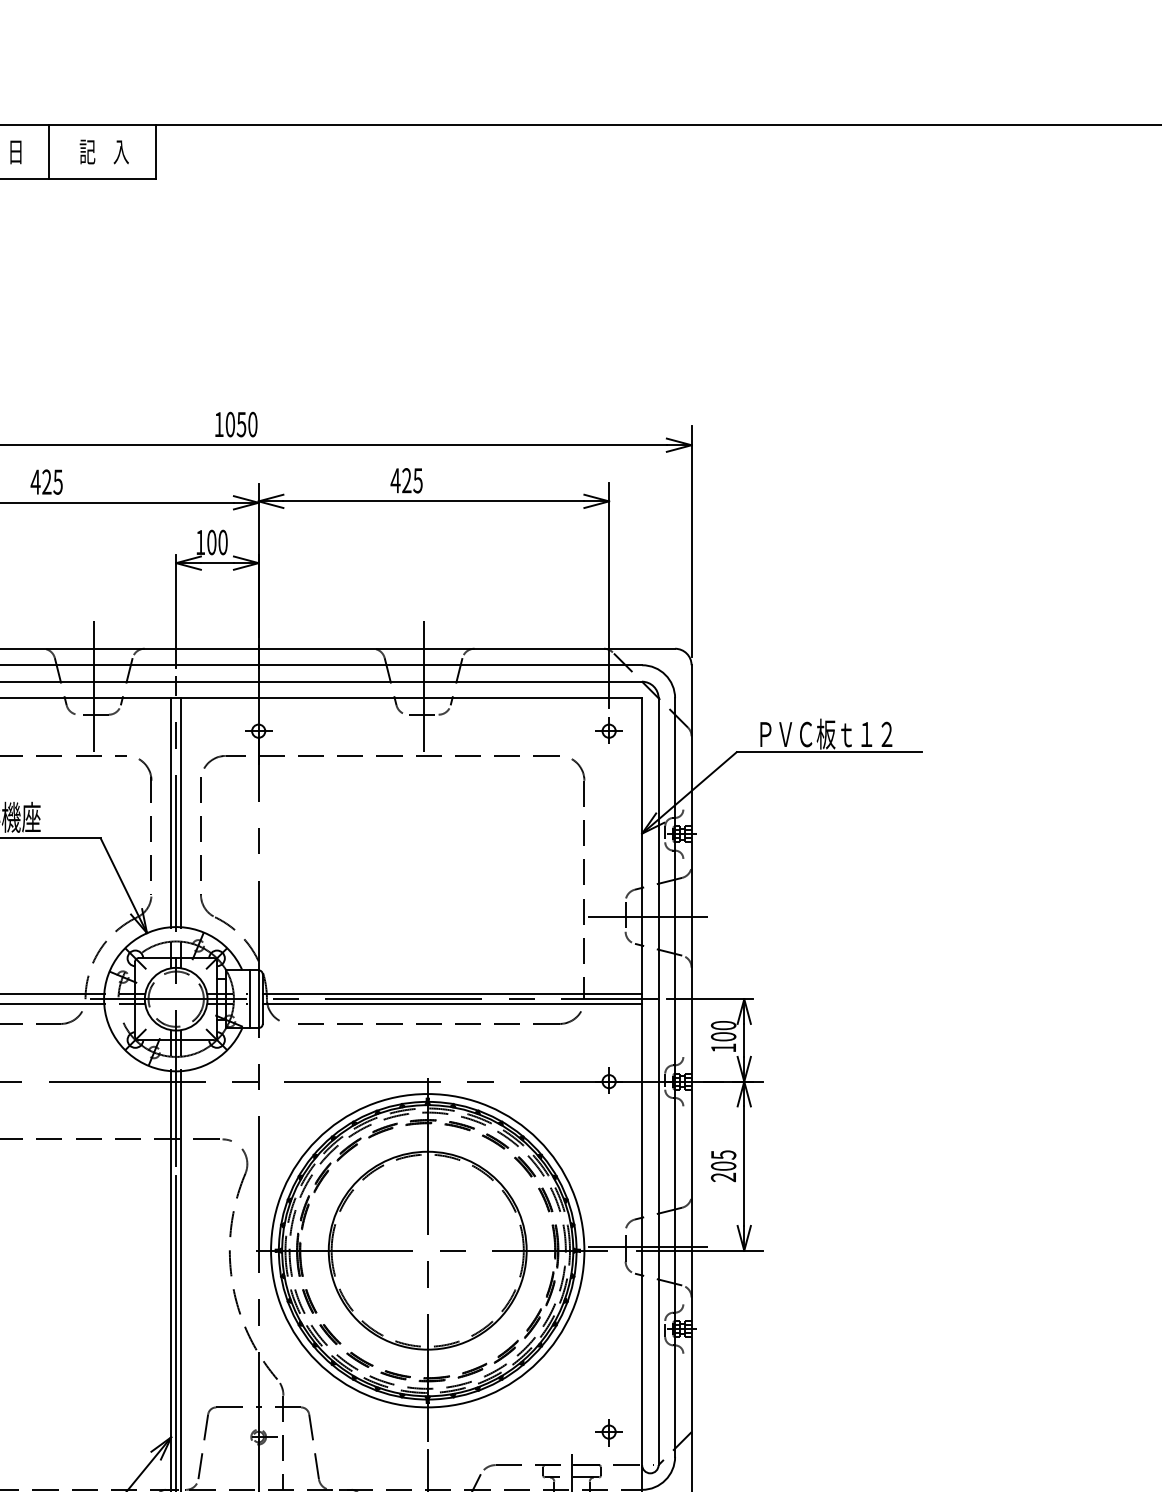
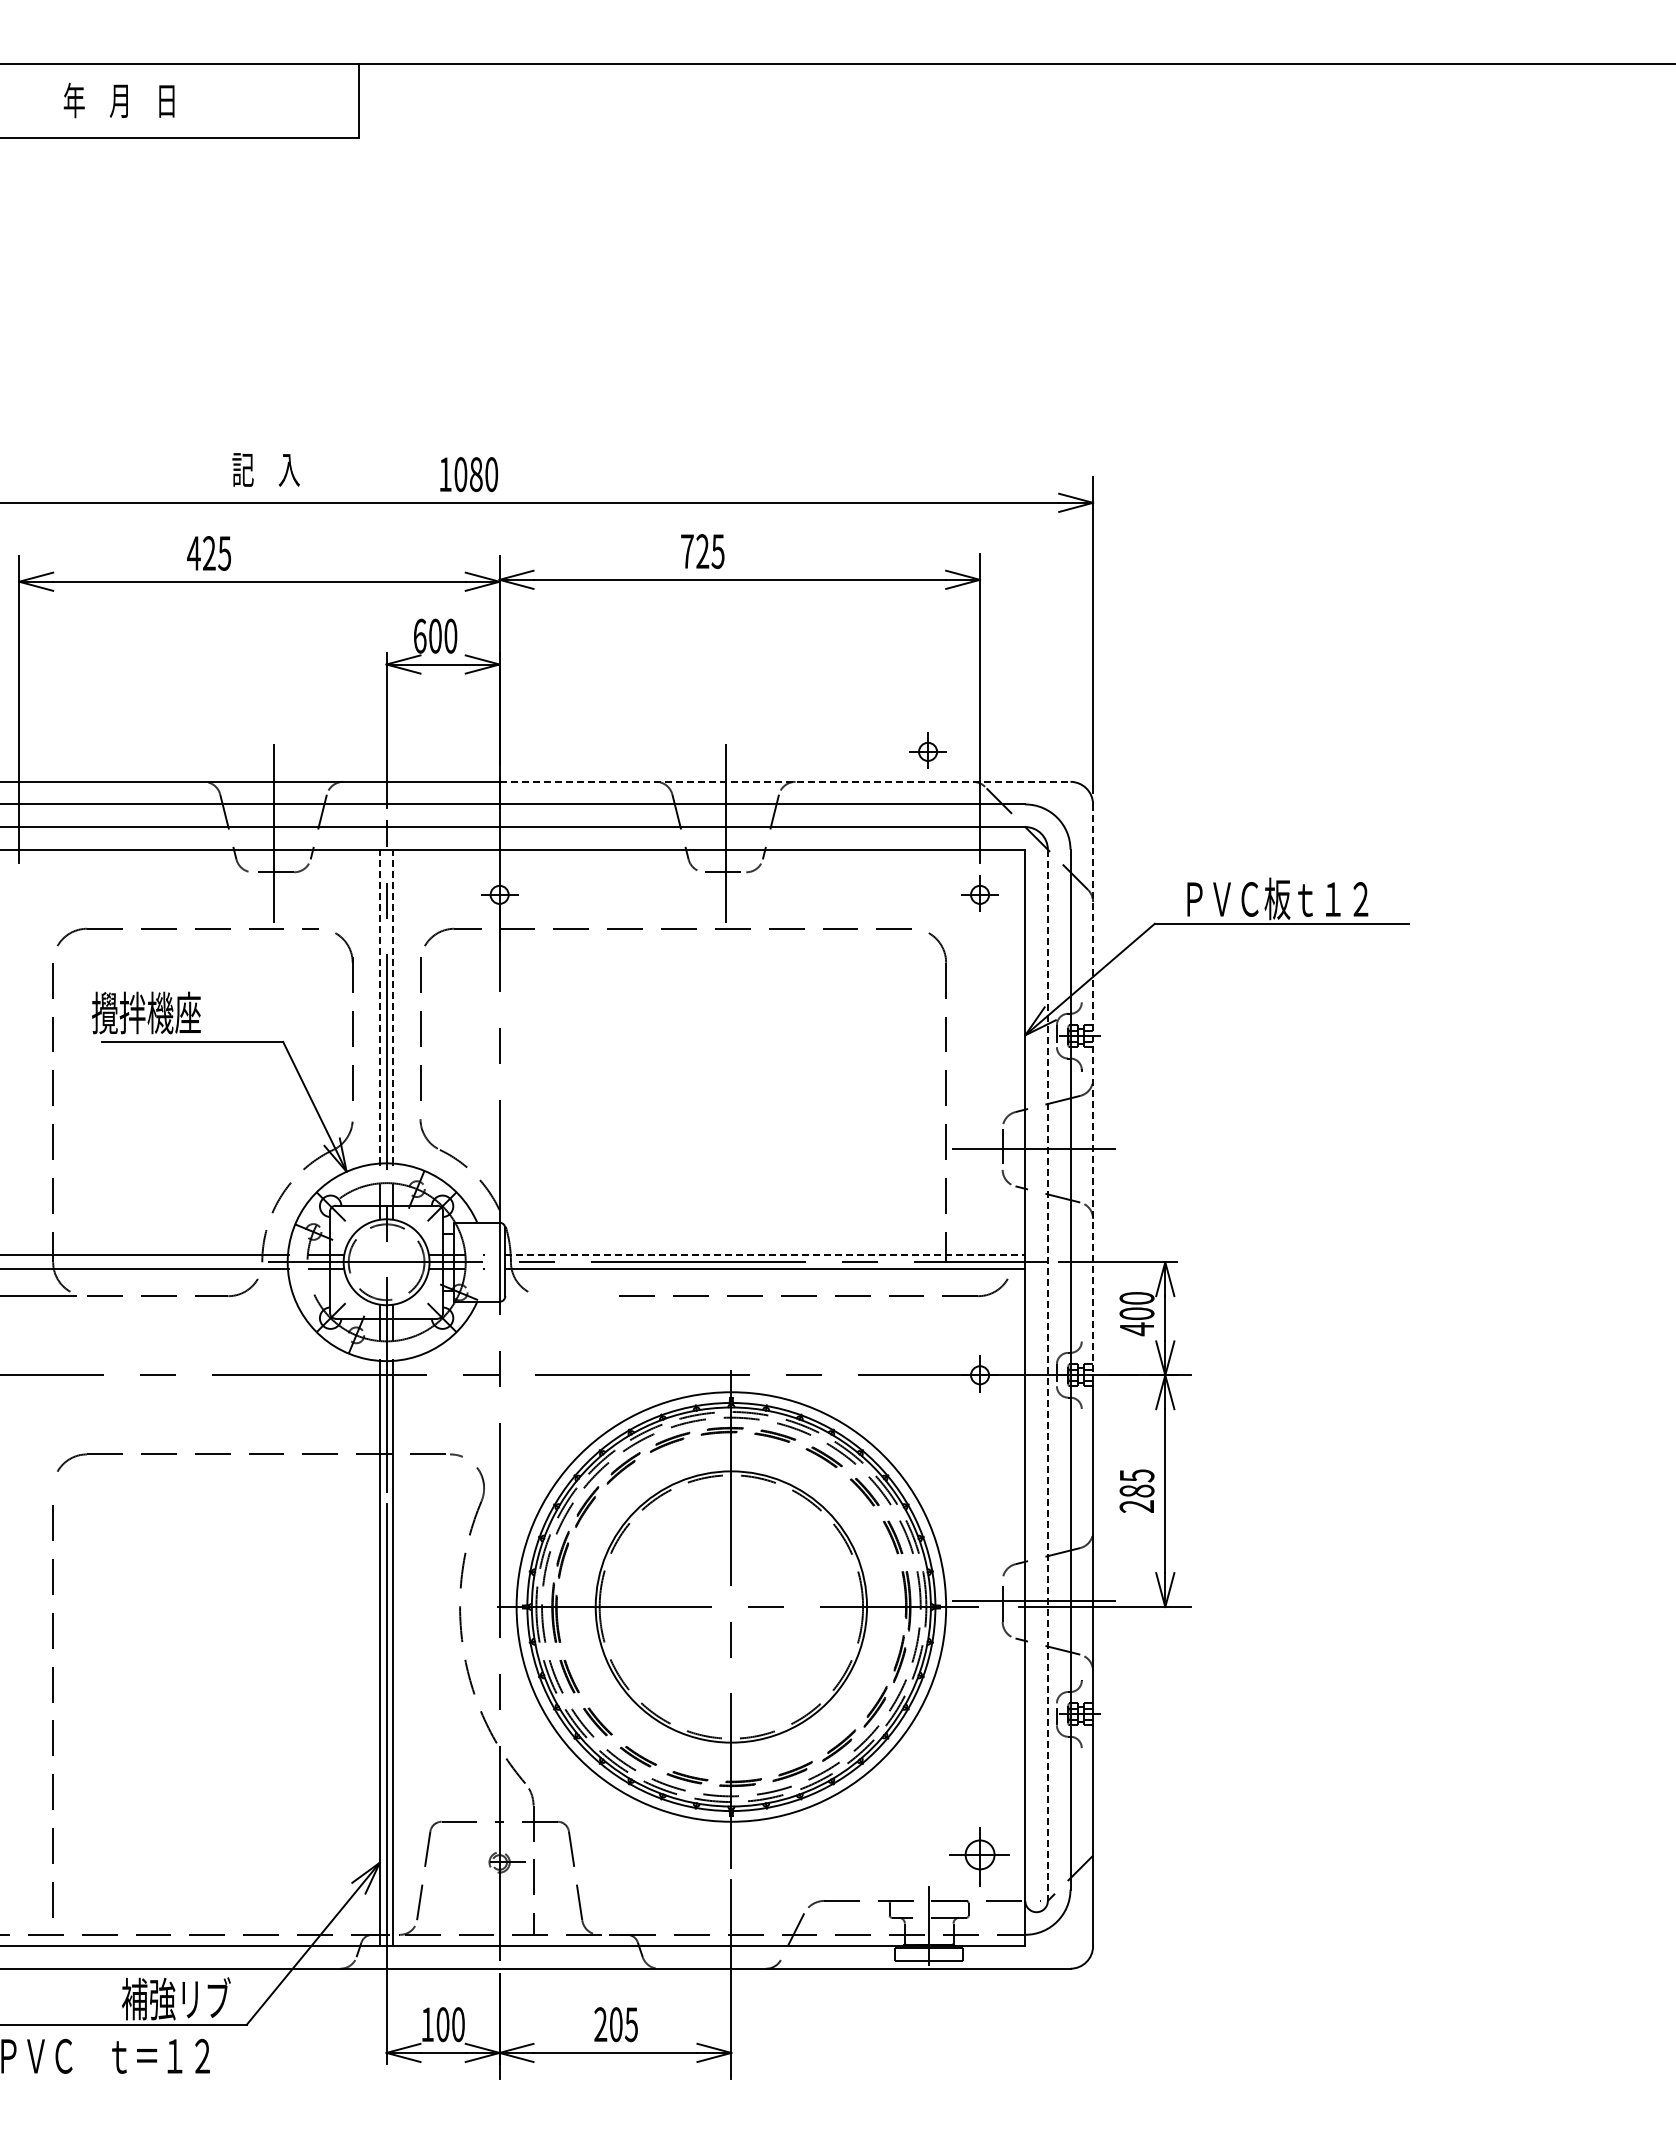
line: (48, 151) -> (211, 100), removed
text: (103, 151) -> (265, 469), moved
text: (241, 424) -> (475, 474), 1050 -> 1080
text: (395, 480) -> (687, 551), 425 -> 725
text: (200, 541) -> (420, 635), 100 -> 600
part: (570, 625) -> (927, 750), added
line: (467, 648) -> (785, 781), solid -> dashed
line: (171, 812) -> (379, 1006), solid -> dashed
line: (181, 812) -> (393, 1006), solid -> dashed
line: (691, 873) -> (1093, 1090), solid -> dashed
line: (452, 994) -> (765, 1255), solid -> dashed
line: (250, 998) -> (488, 1261), removed
part: (439, 1023) -> (813, 1295), moved
text: (723, 1048) -> (1136, 1329), 100 -> 400
line: (658, 1081) -> (1047, 1375), solid -> dashed
text: (723, 1165) -> (1136, 1490), 205 -> 285
part: (608, 1432) -> (979, 1856), size x1.6

